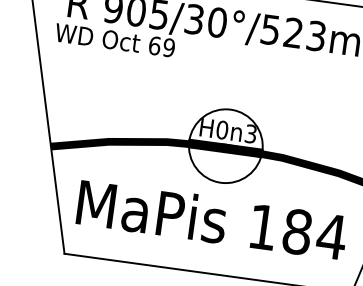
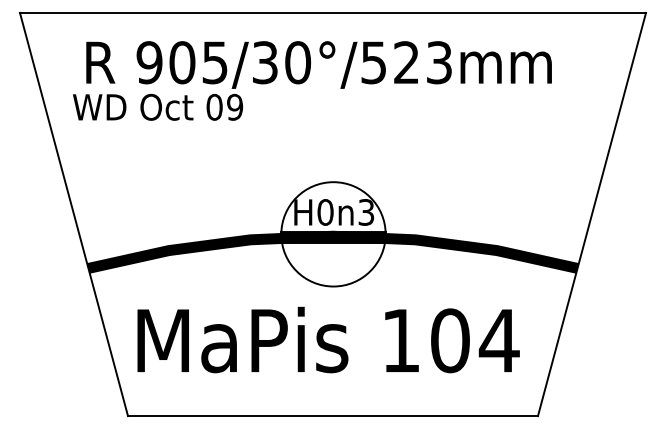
text: (154, 45) -> (214, 106), 69 -> 09
text: (297, 231) -> (450, 340), 184 -> 104

